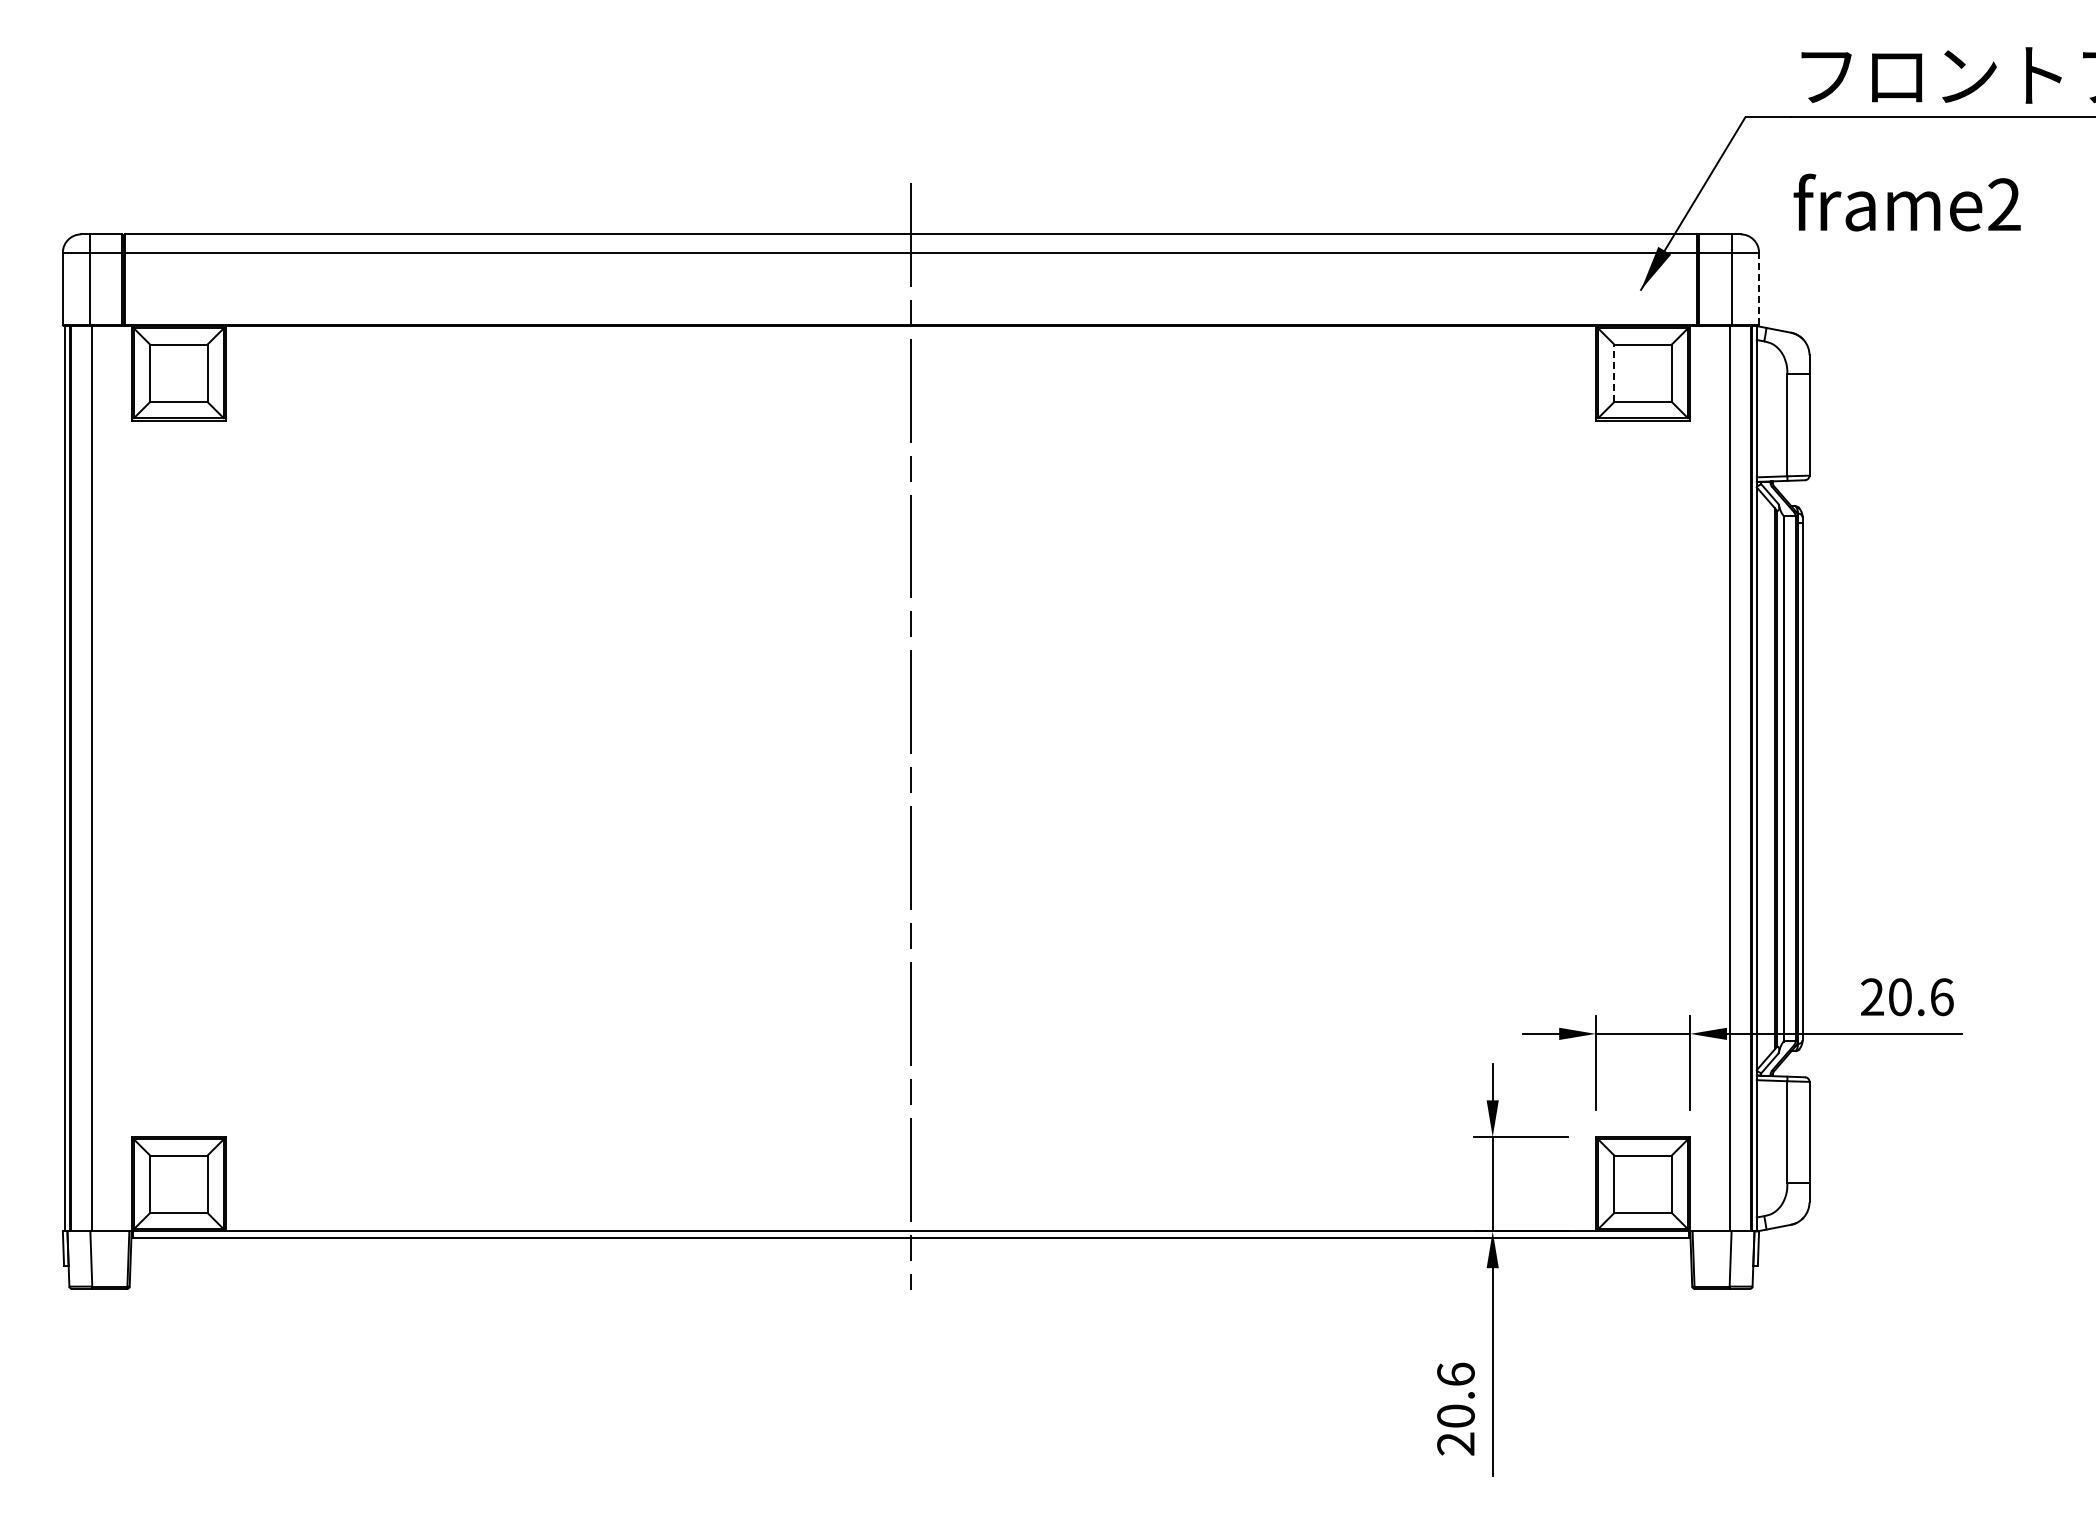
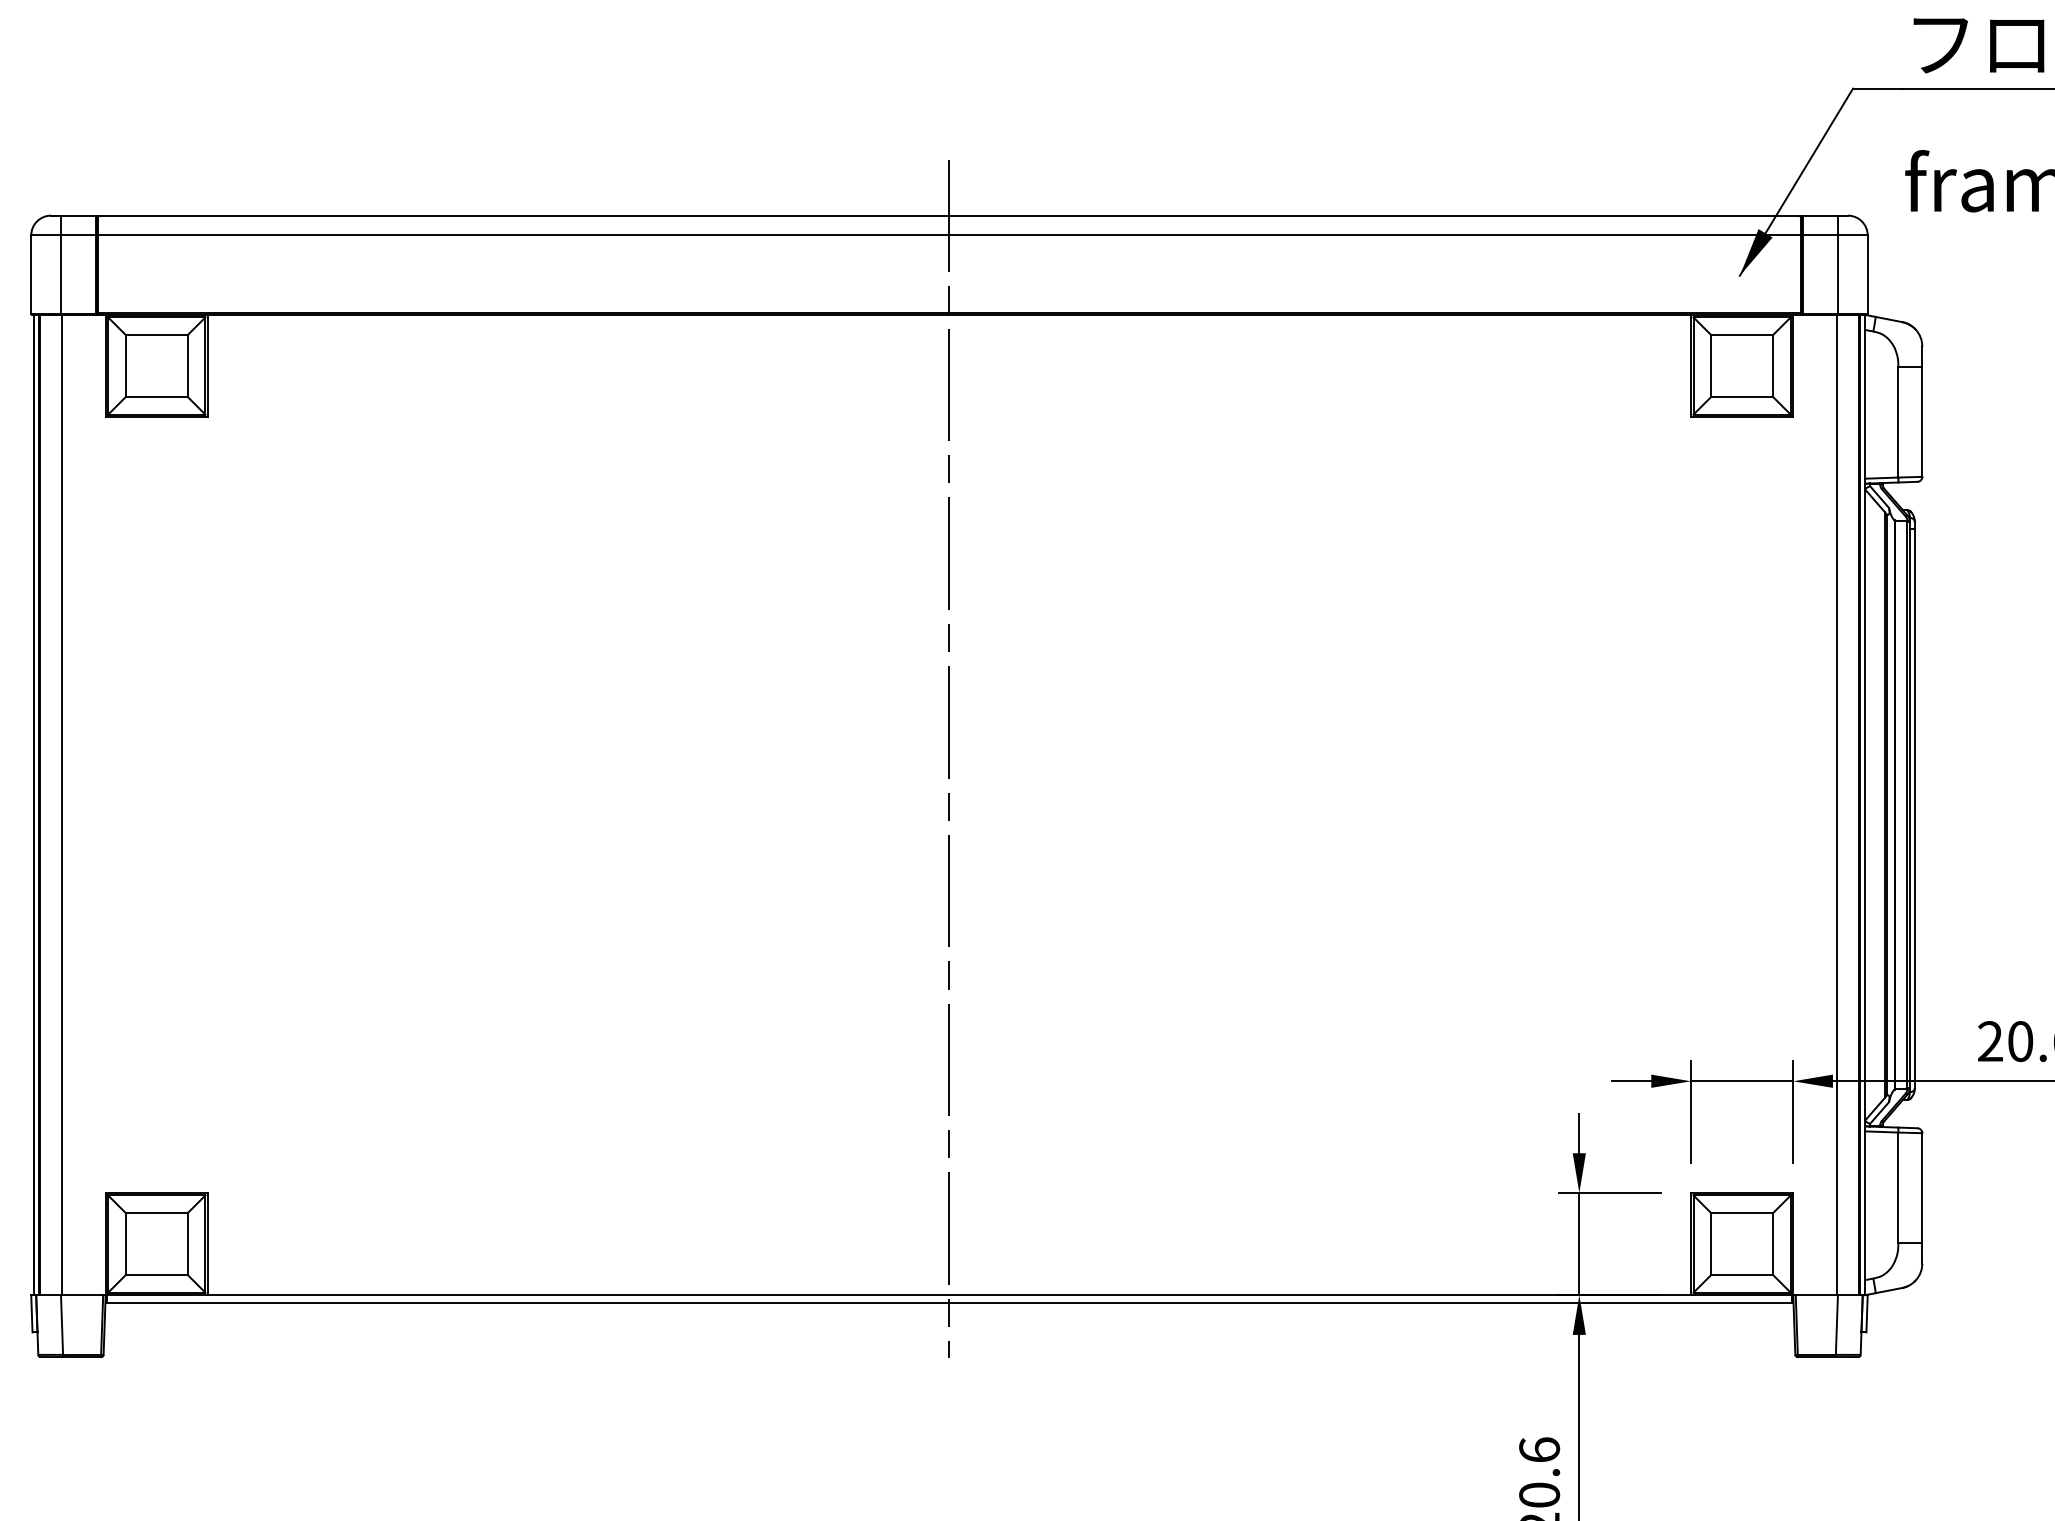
line: (1759, 288) -> (1868, 274), dashed -> solid
line: (1614, 373) -> (1711, 366), dashed -> solid

